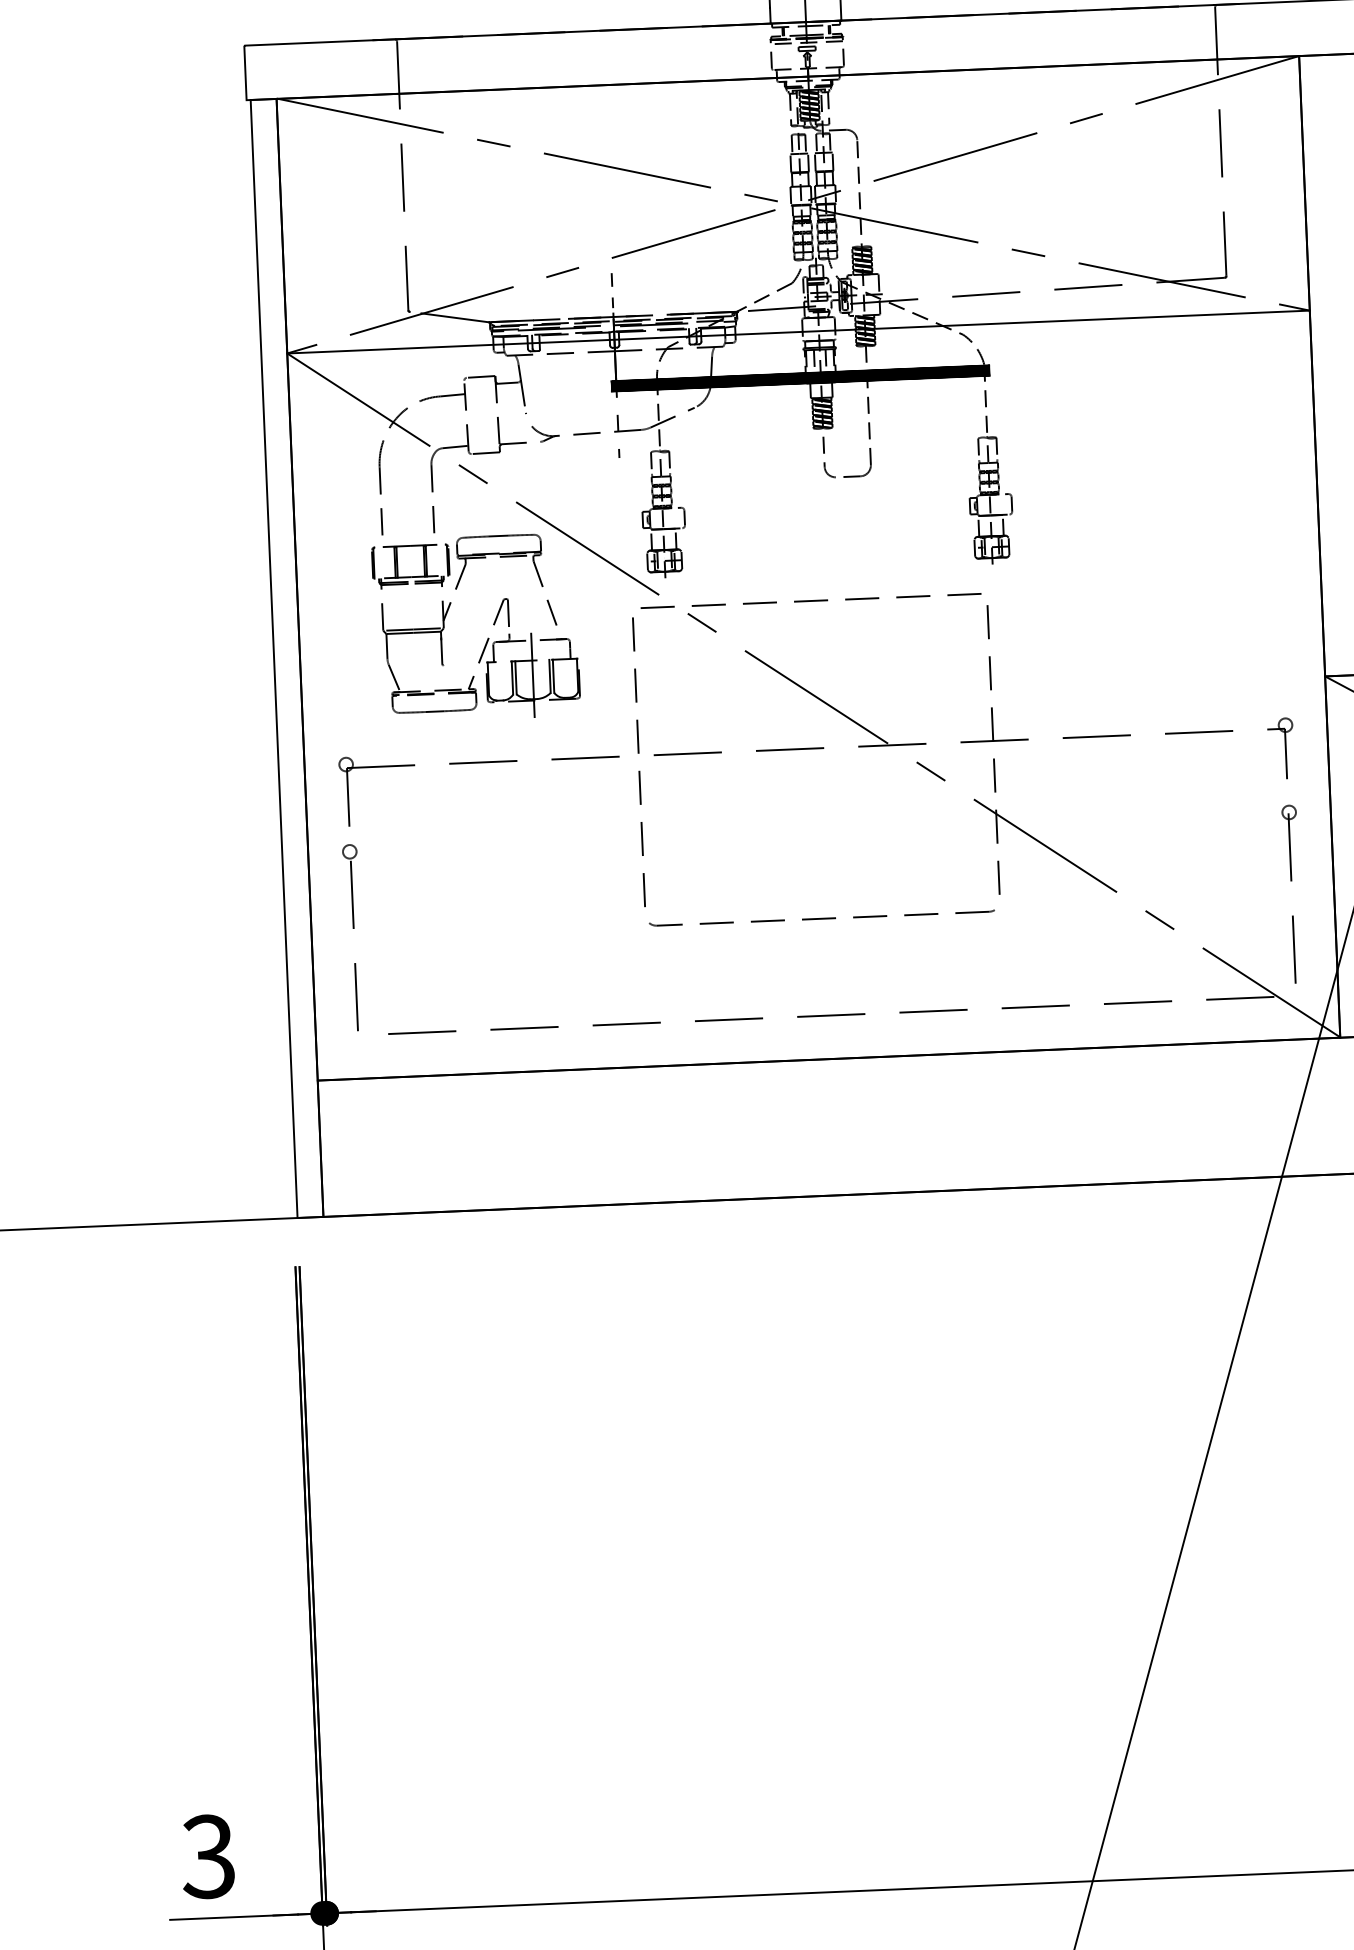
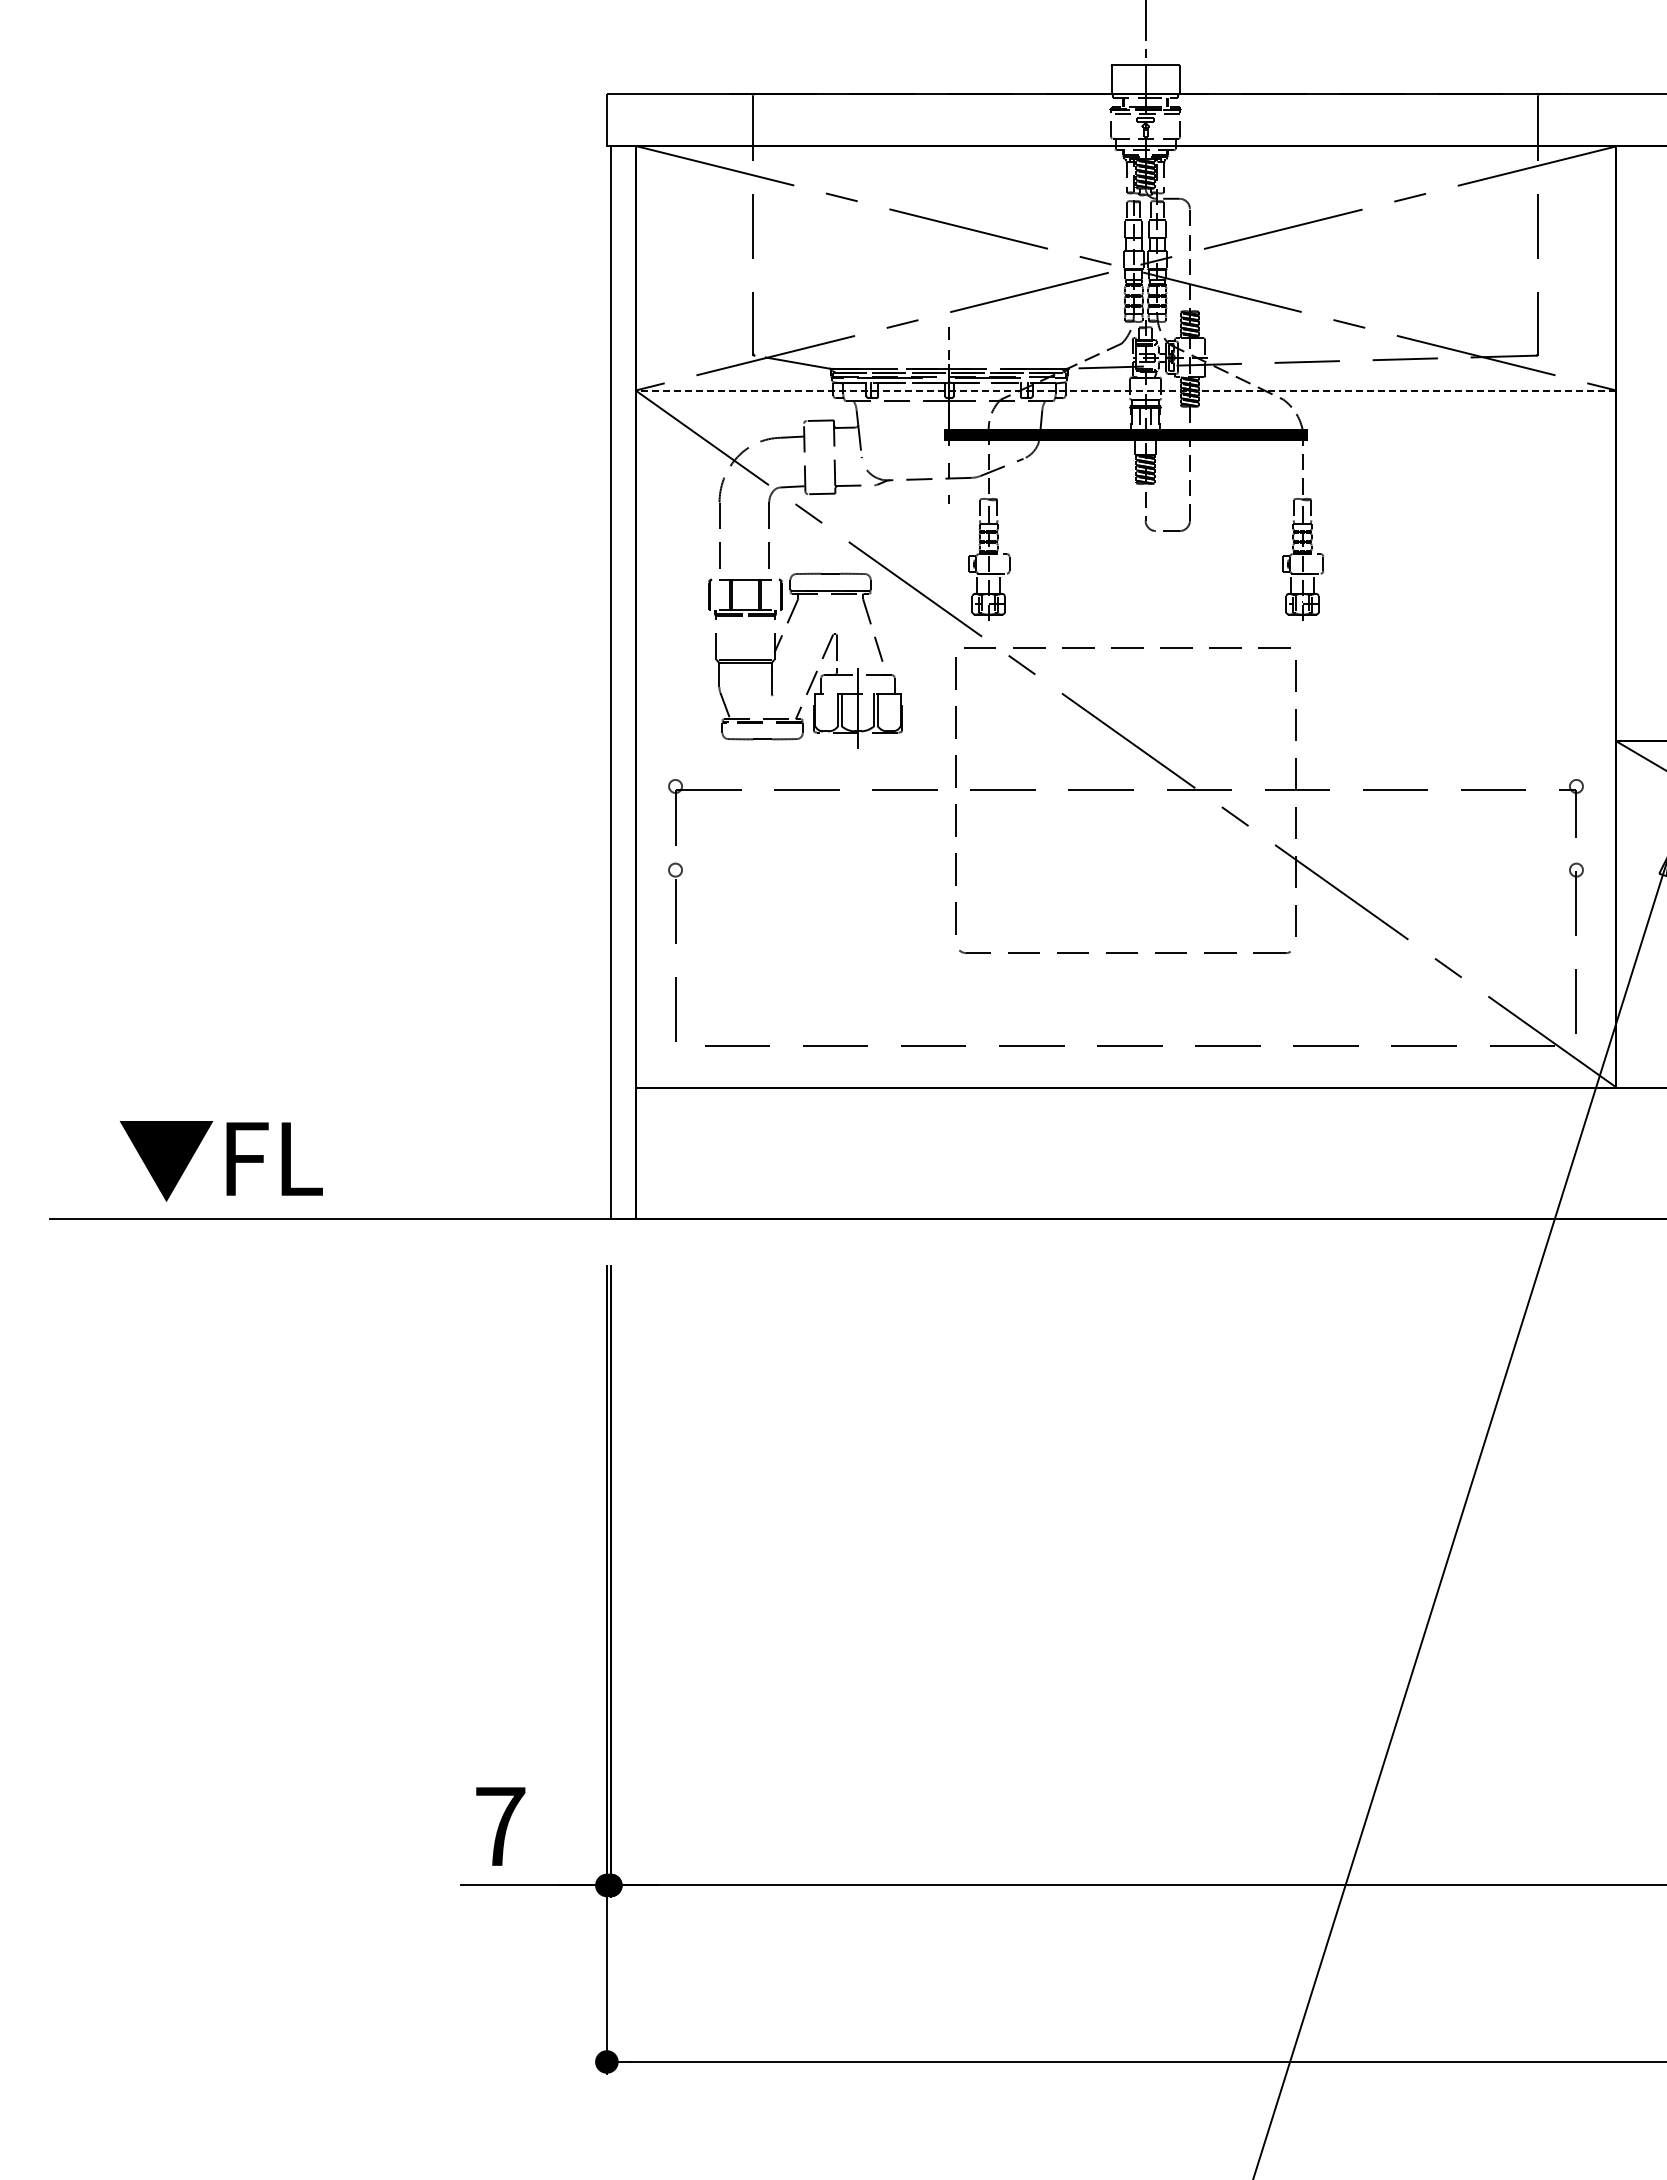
line: (798, 332) -> (1125, 390), solid -> dashed
text: (208, 1856) -> (499, 1826), 3 -> 7

